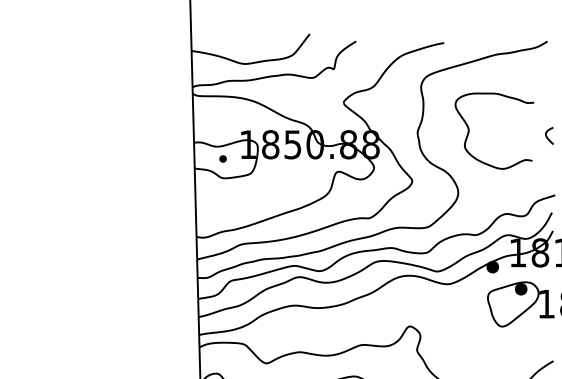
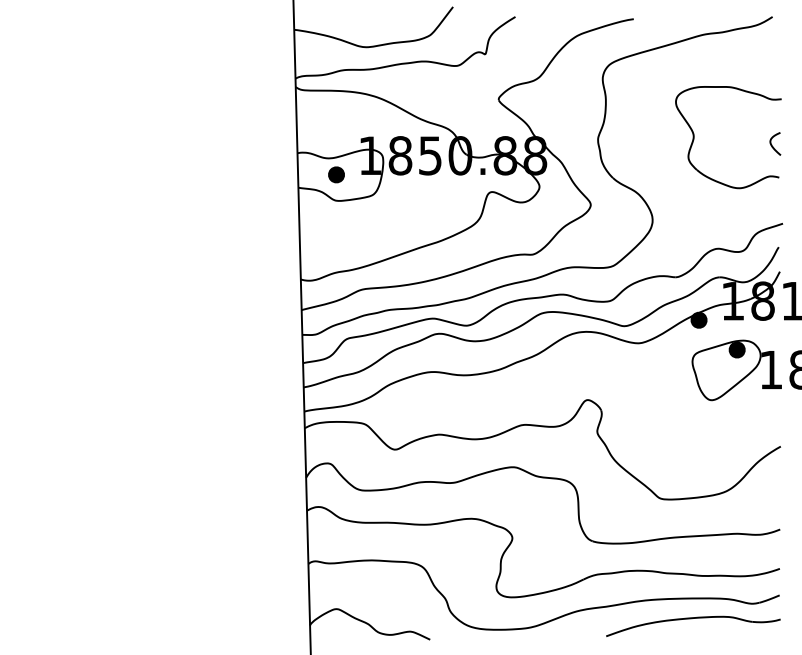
part: (469, 131) -> (694, 137), moved
part: (223, 158) -> (336, 174), size x1.67

